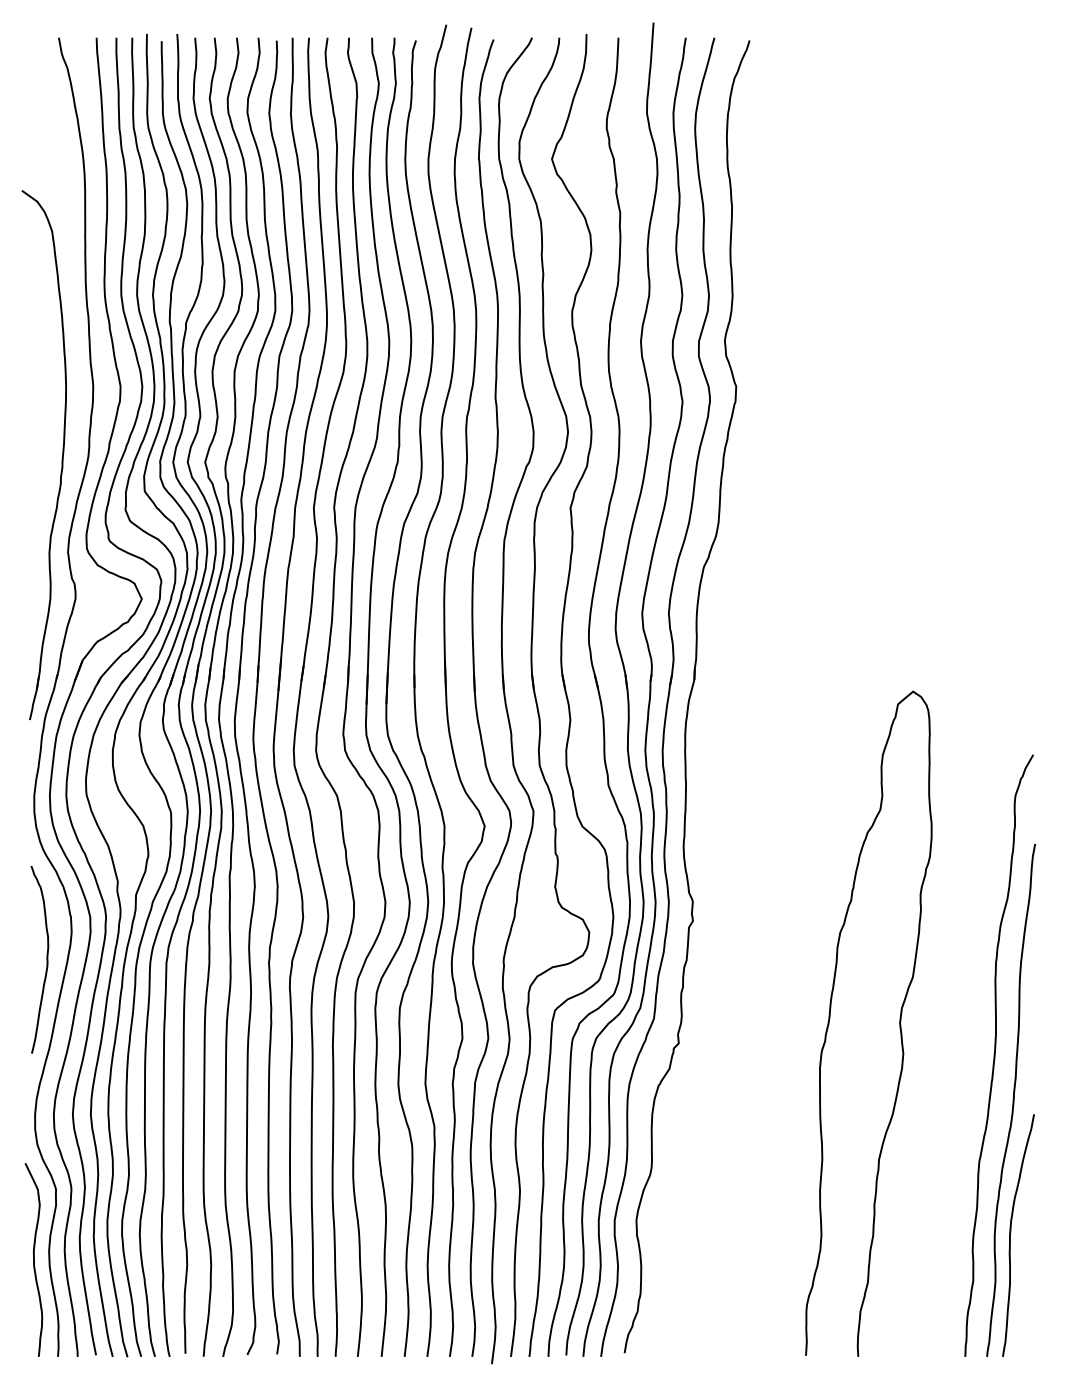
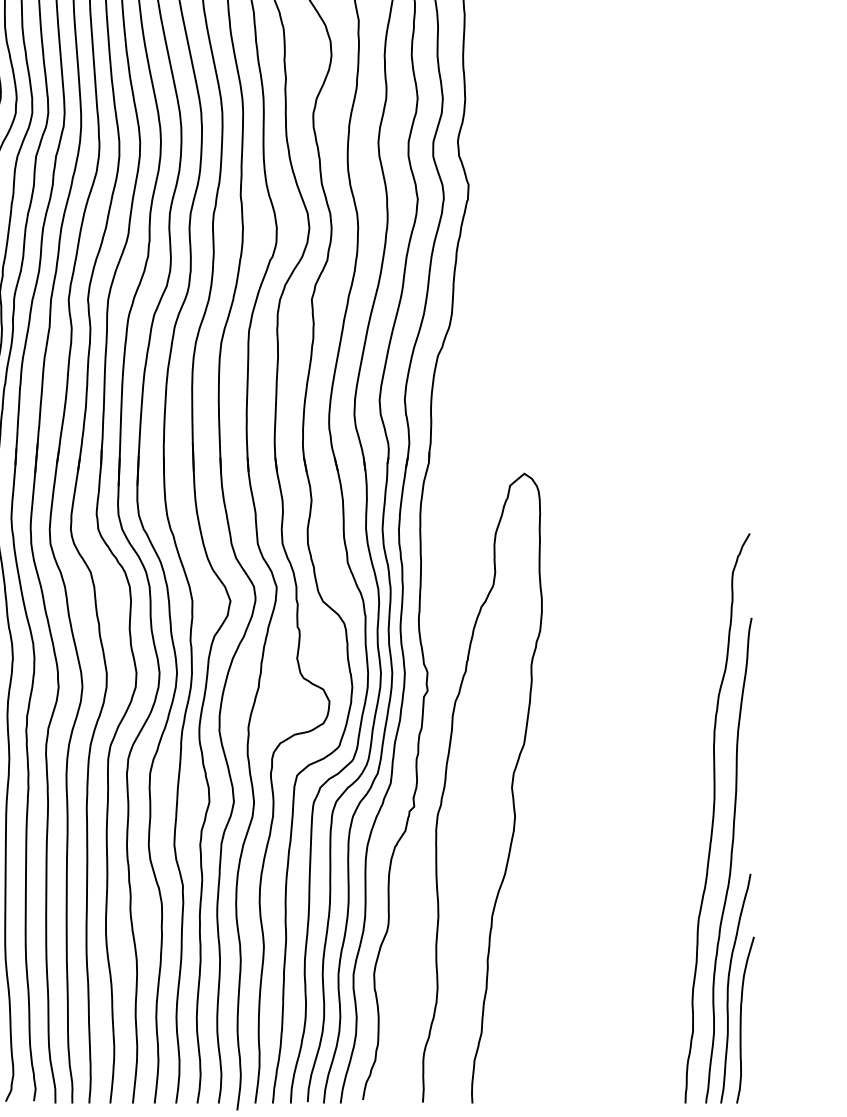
curve: (899, 1023) -> (511, 787), moved
curve: (1024, 1268) -> (741, 1019), added

